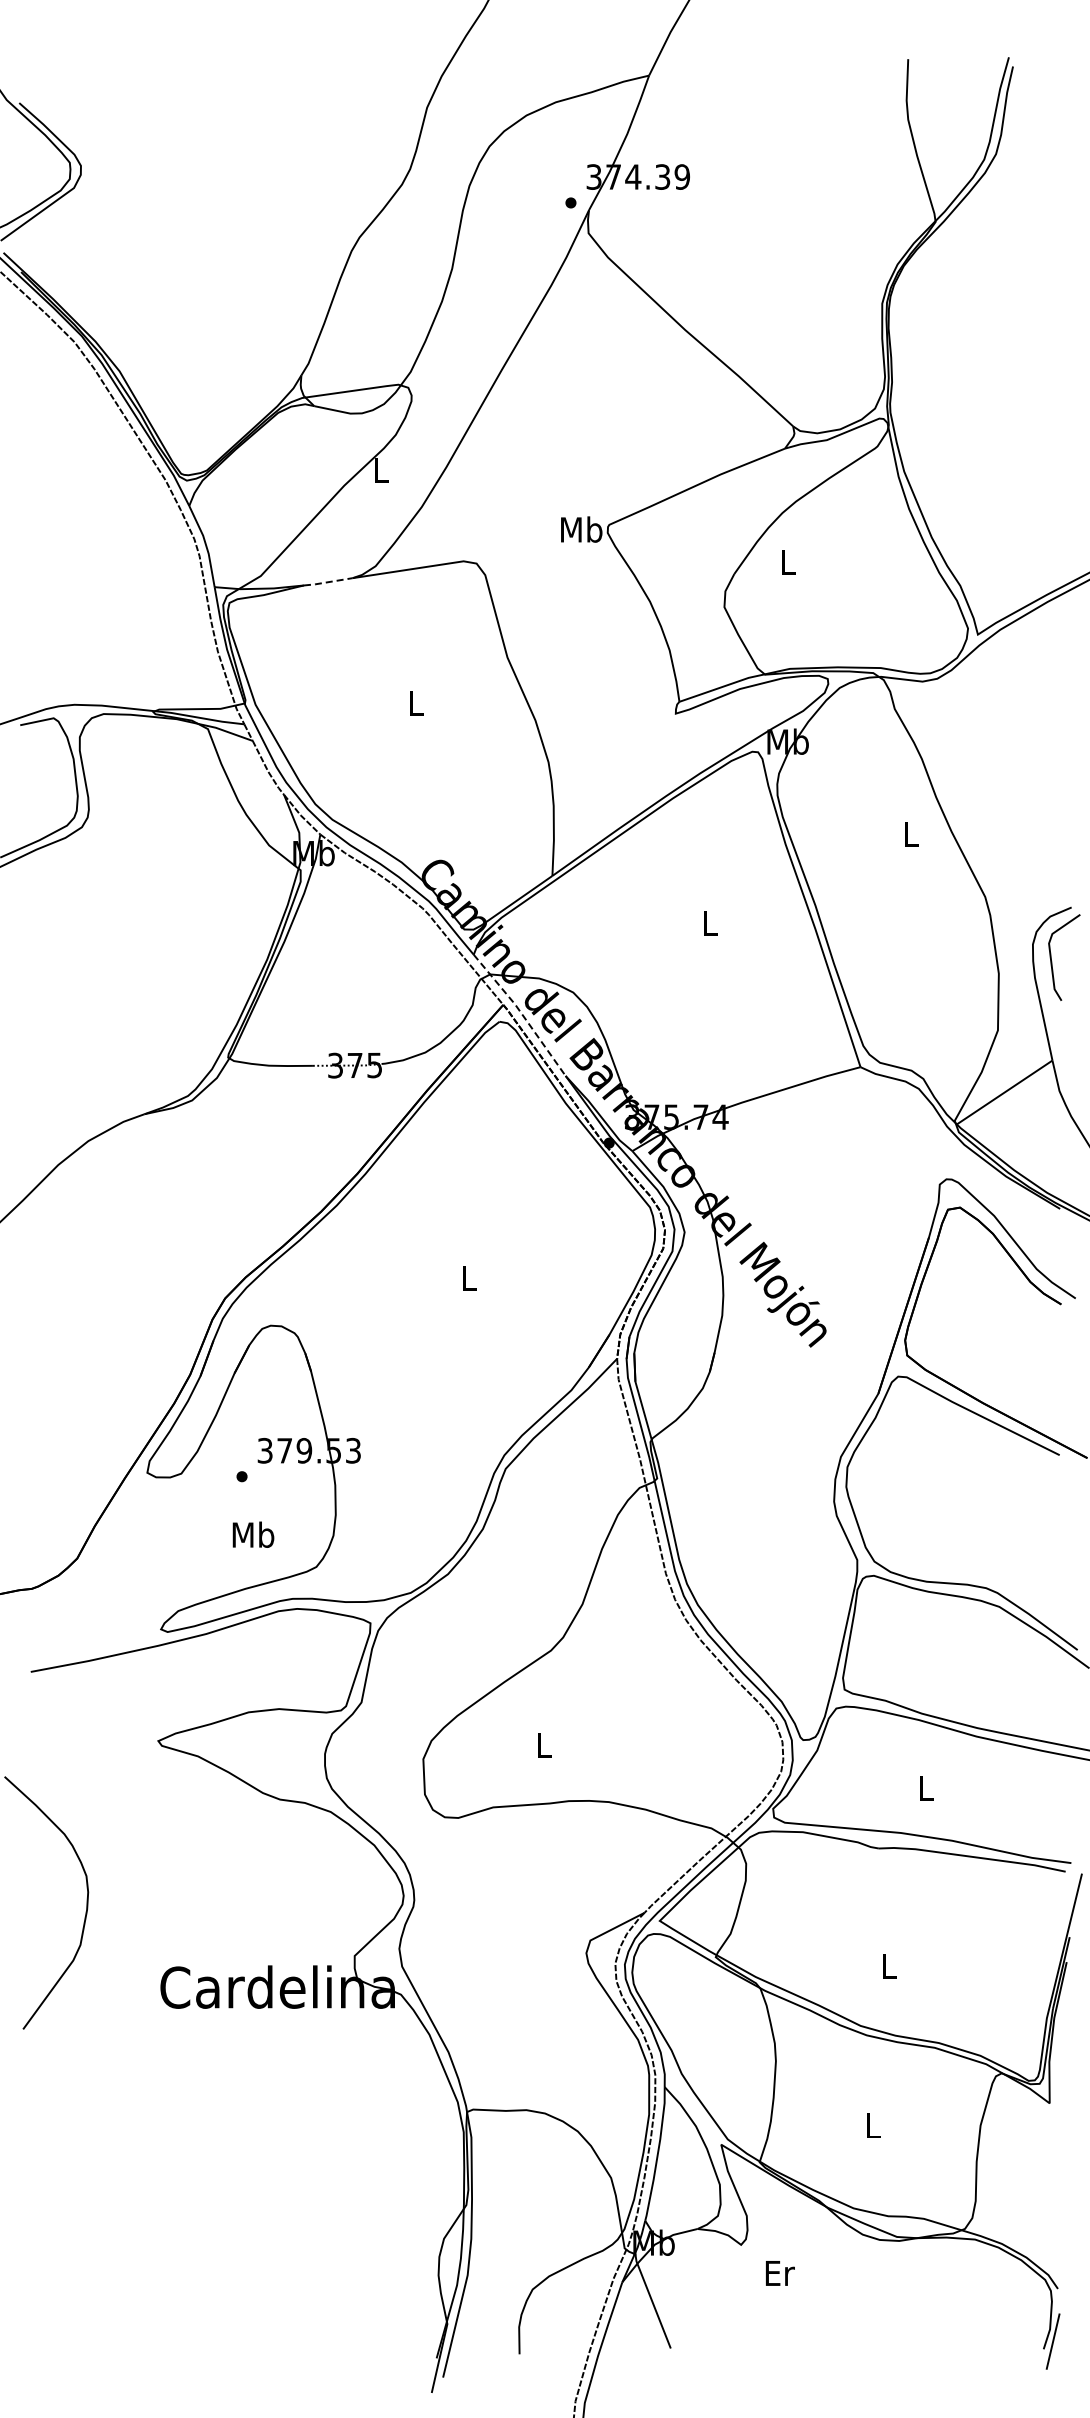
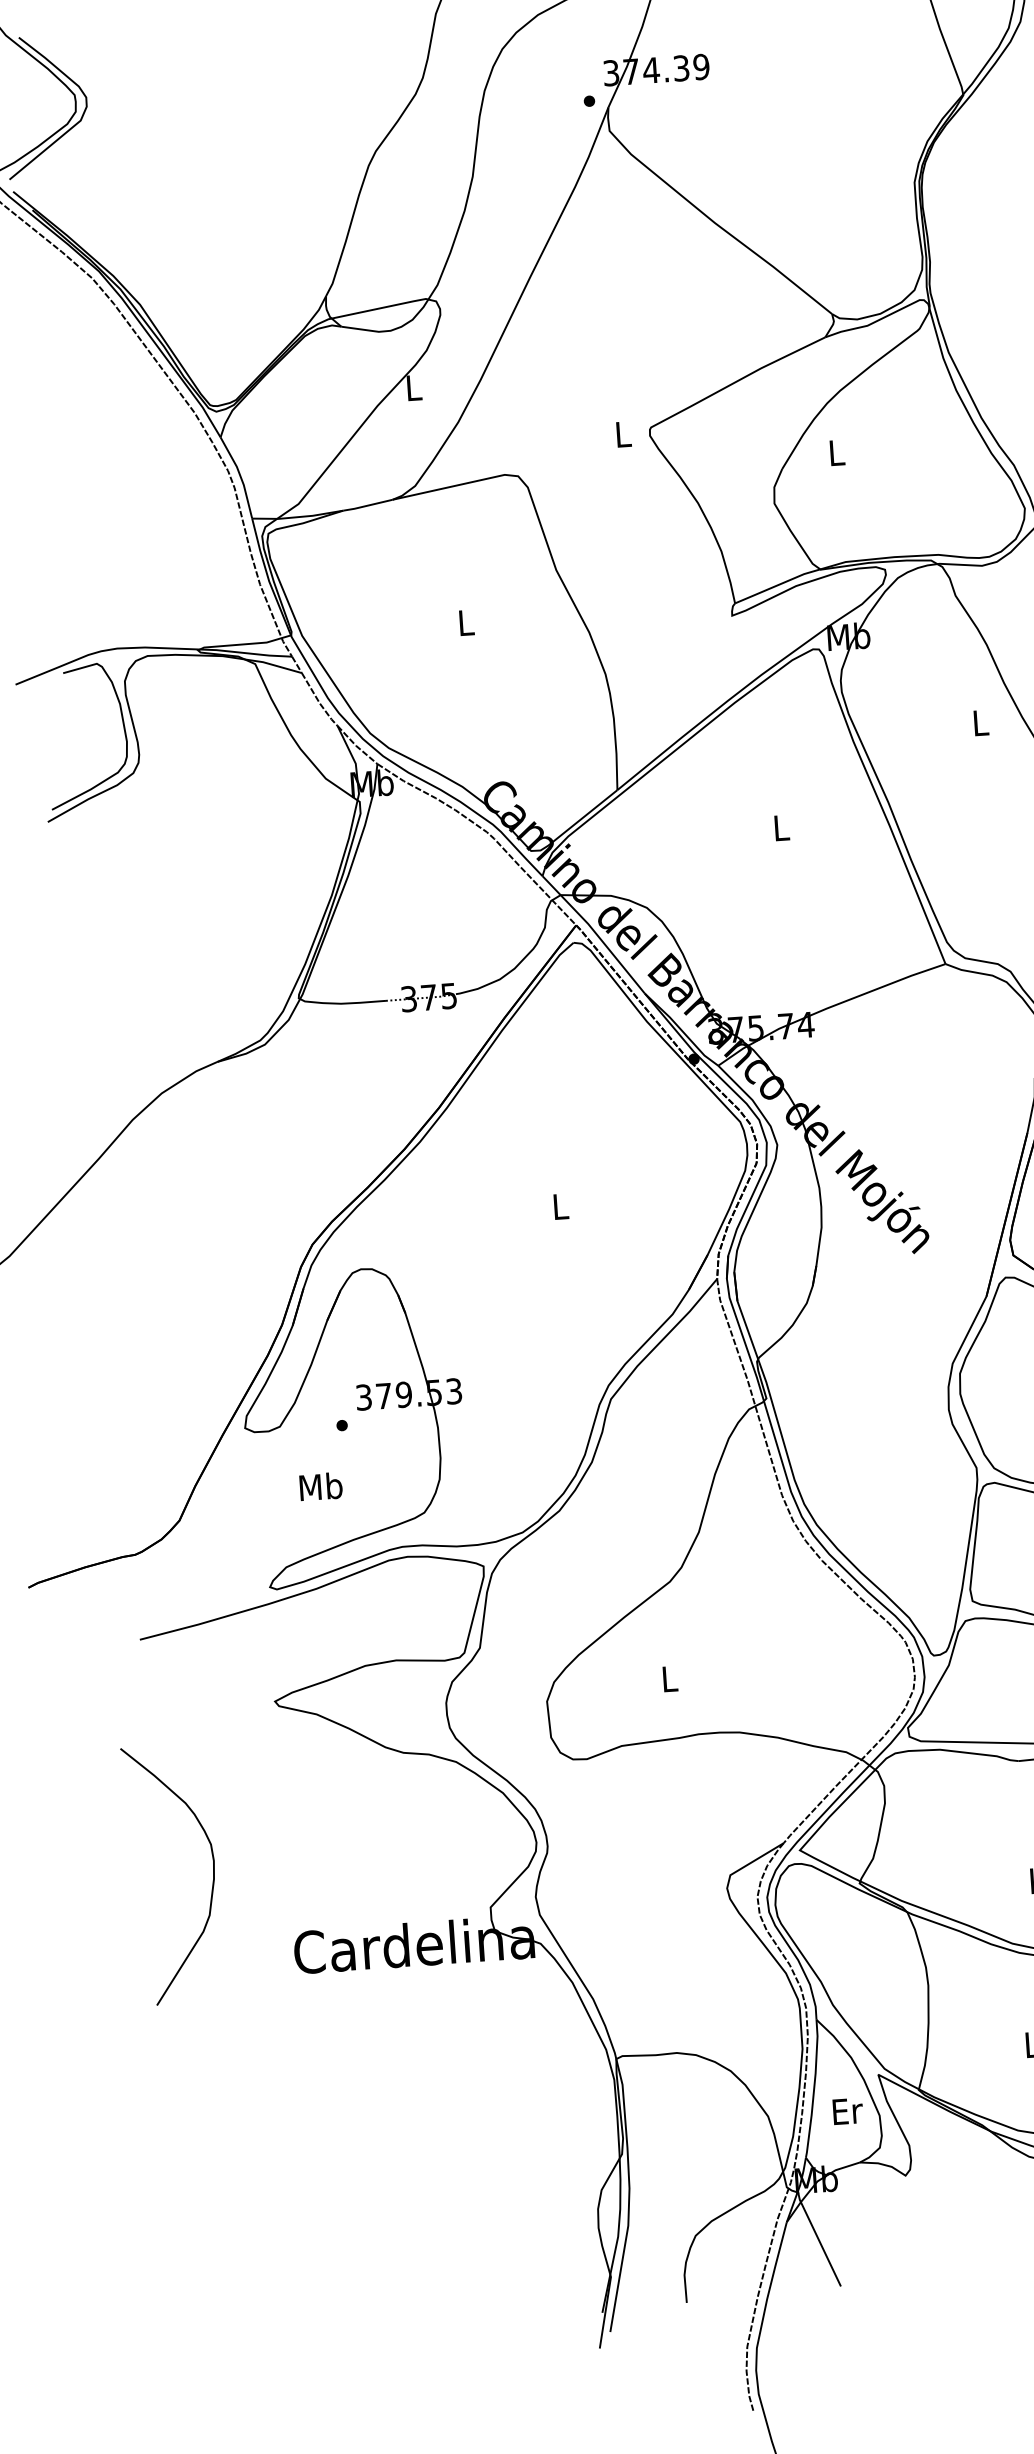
text: (581, 529) -> (622, 434), Mb -> L
line: (327, 582) -> (367, 505), dashed -> solid
line: (521, 1013) -> (595, 932), dashed -> solid
text: (253, 1534) -> (321, 1486), moved
text: (780, 2273) -> (848, 2111), moved

